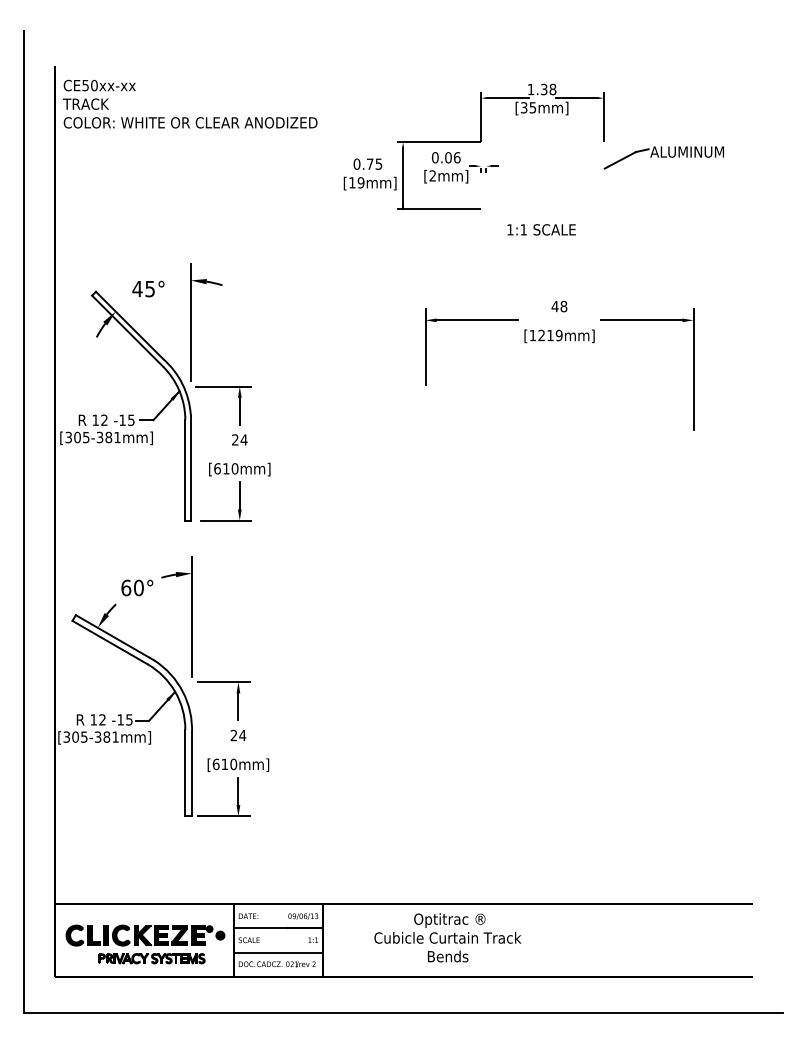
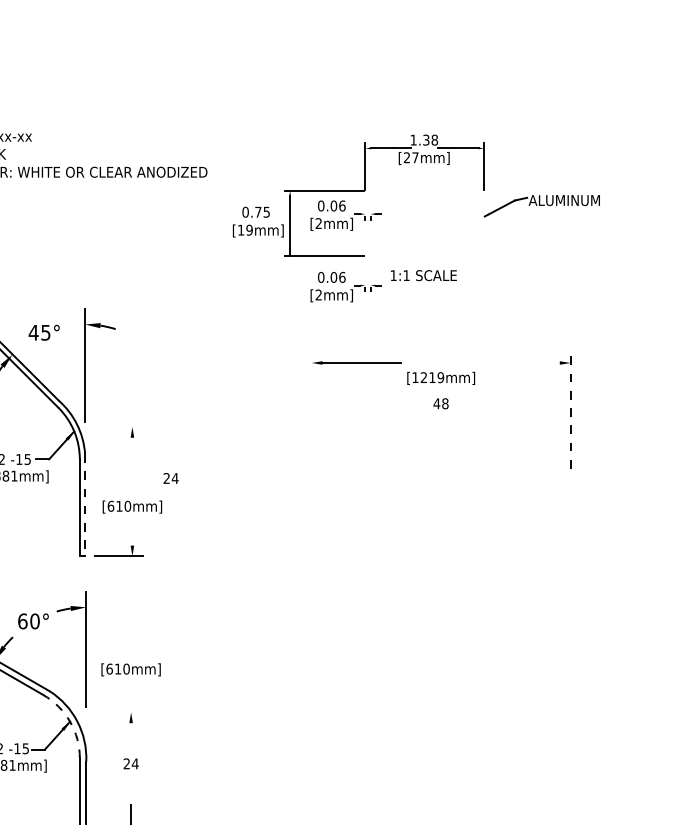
text: (528, 107) -> (411, 157), [35mm] -> [27mm]
part: (461, 241) -> (346, 286), added
text: (559, 306) -> (441, 403), moved
line: (641, 320) -> (520, 363), removed
line: (425, 347) -> (311, 389), removed
line: (693, 368) -> (570, 409), solid -> dashed
line: (223, 386) -> (116, 426), removed
line: (239, 410) -> (132, 450), removed
text: (239, 439) -> (170, 478), moved
line: (190, 467) -> (84, 505), solid -> dashed
line: (239, 495) -> (132, 532), removed
line: (223, 682) -> (116, 712), removed
arc: (175, 691) -> (70, 721), solid -> dashed
line: (238, 706) -> (131, 735), removed
text: (238, 764) -> (131, 669), moved

